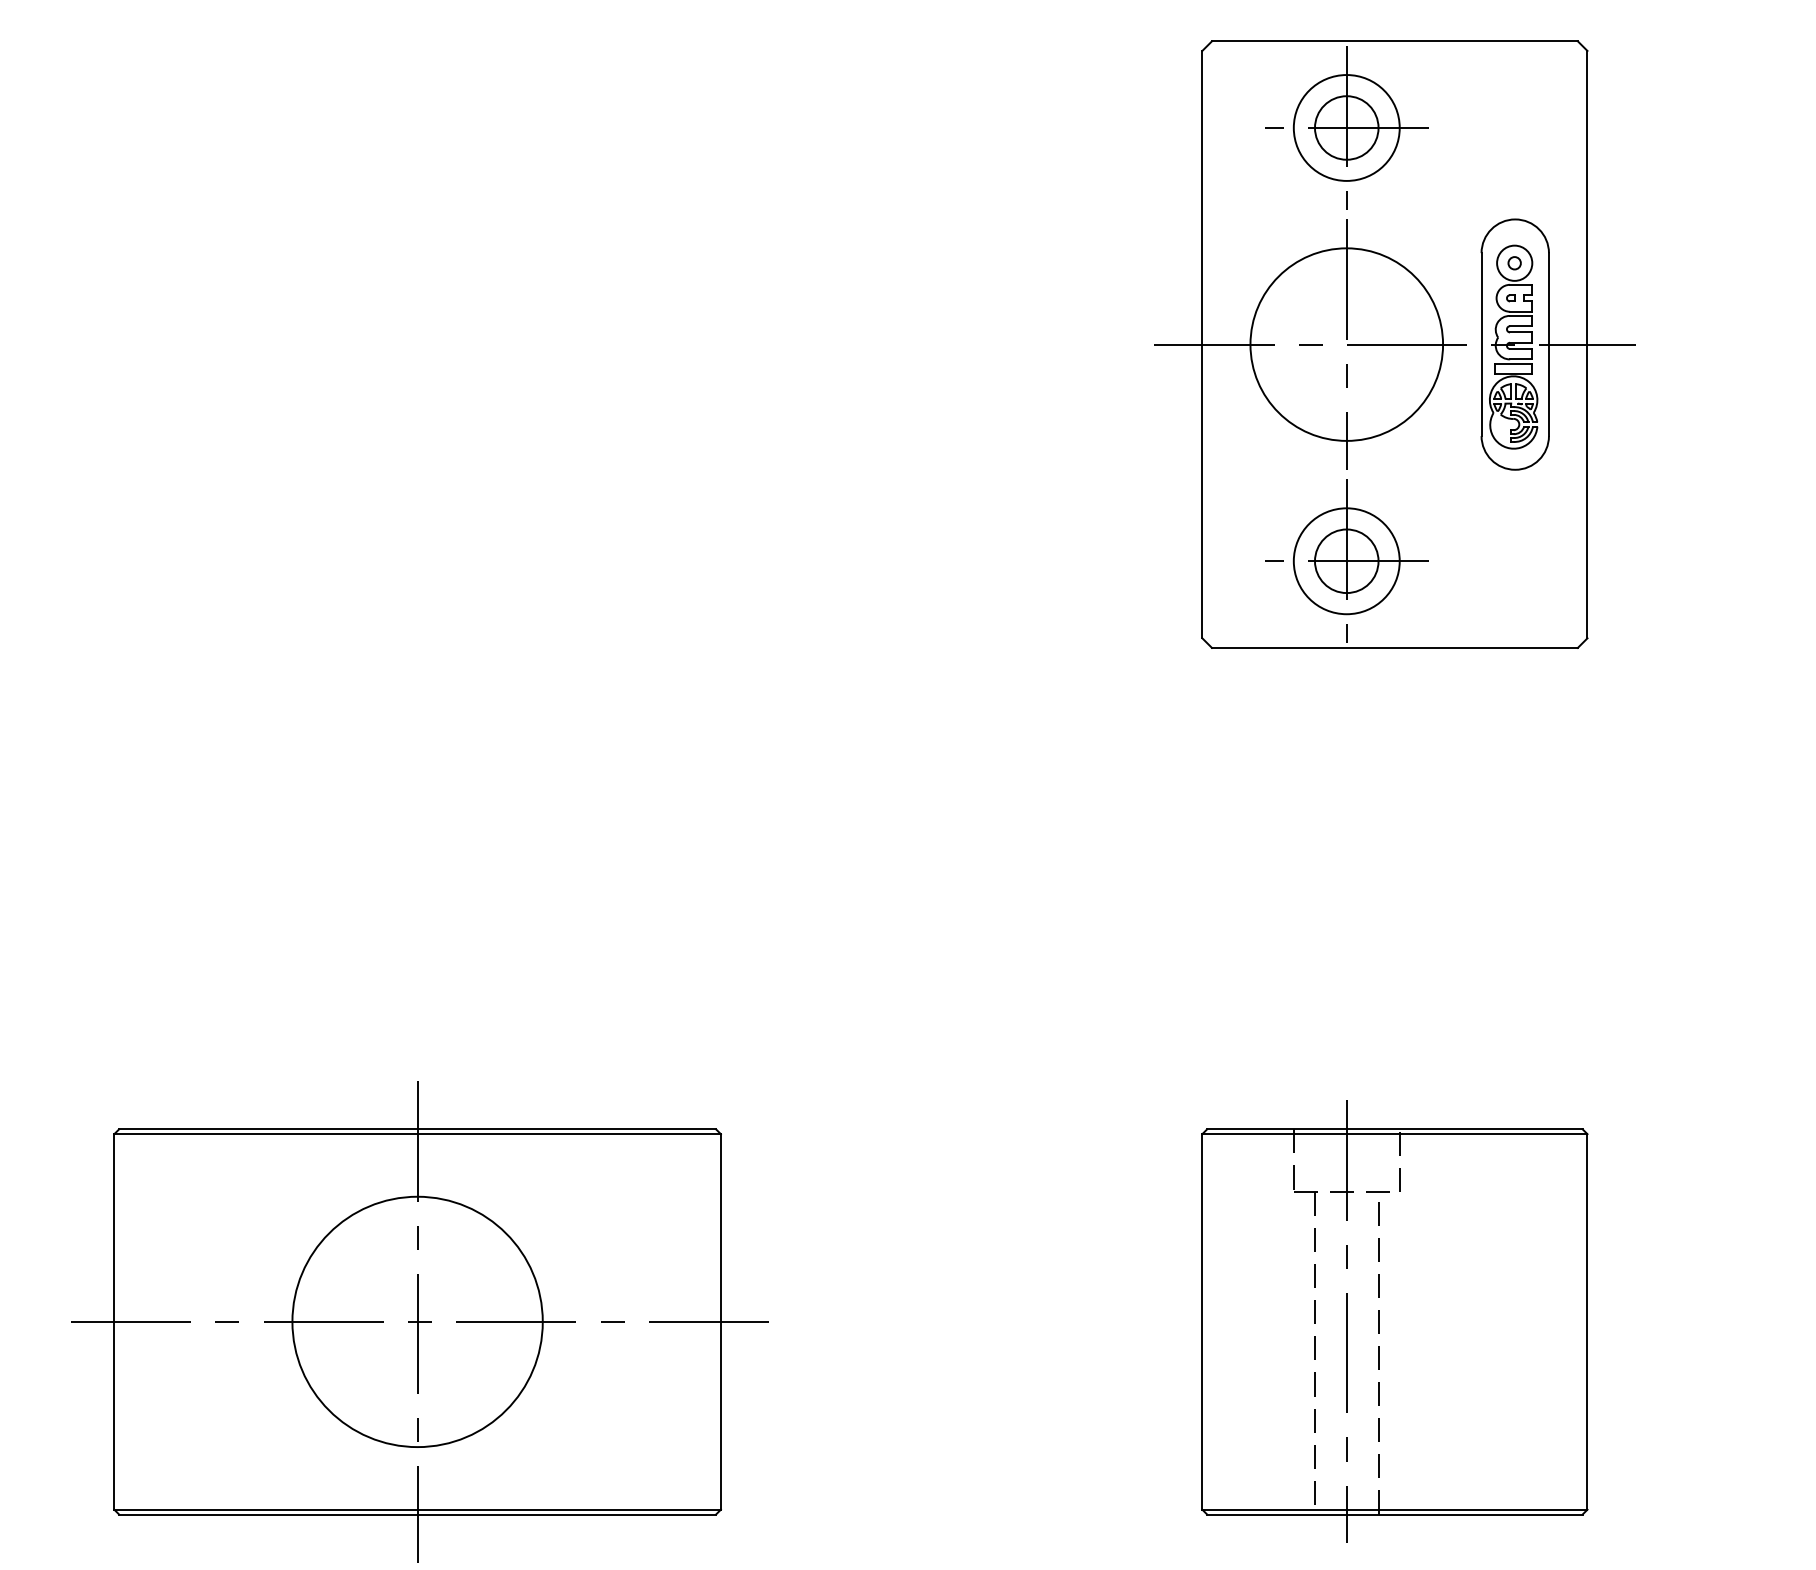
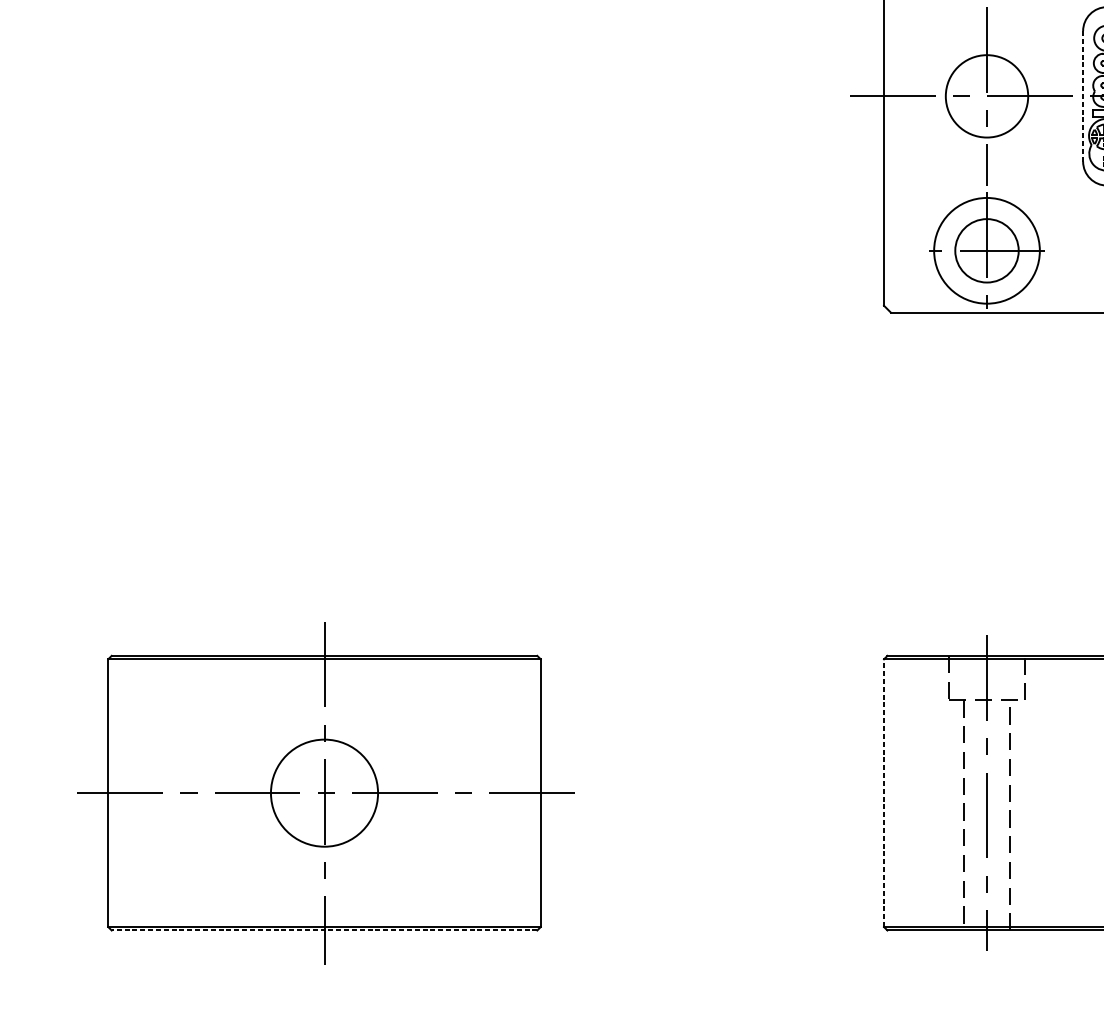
circle: (1346, 344) -> (986, 96), size x0.6
line: (1481, 344) -> (1083, 96), solid -> dashed
circle: (1346, 561) -> (986, 250), size x1.4
circle: (1346, 561) -> (986, 250), size x1.4
circle: (417, 1321) -> (324, 792), size x0.6
line: (1202, 1321) -> (884, 792), solid -> dashed
line: (417, 1514) -> (324, 930), solid -> dashed

